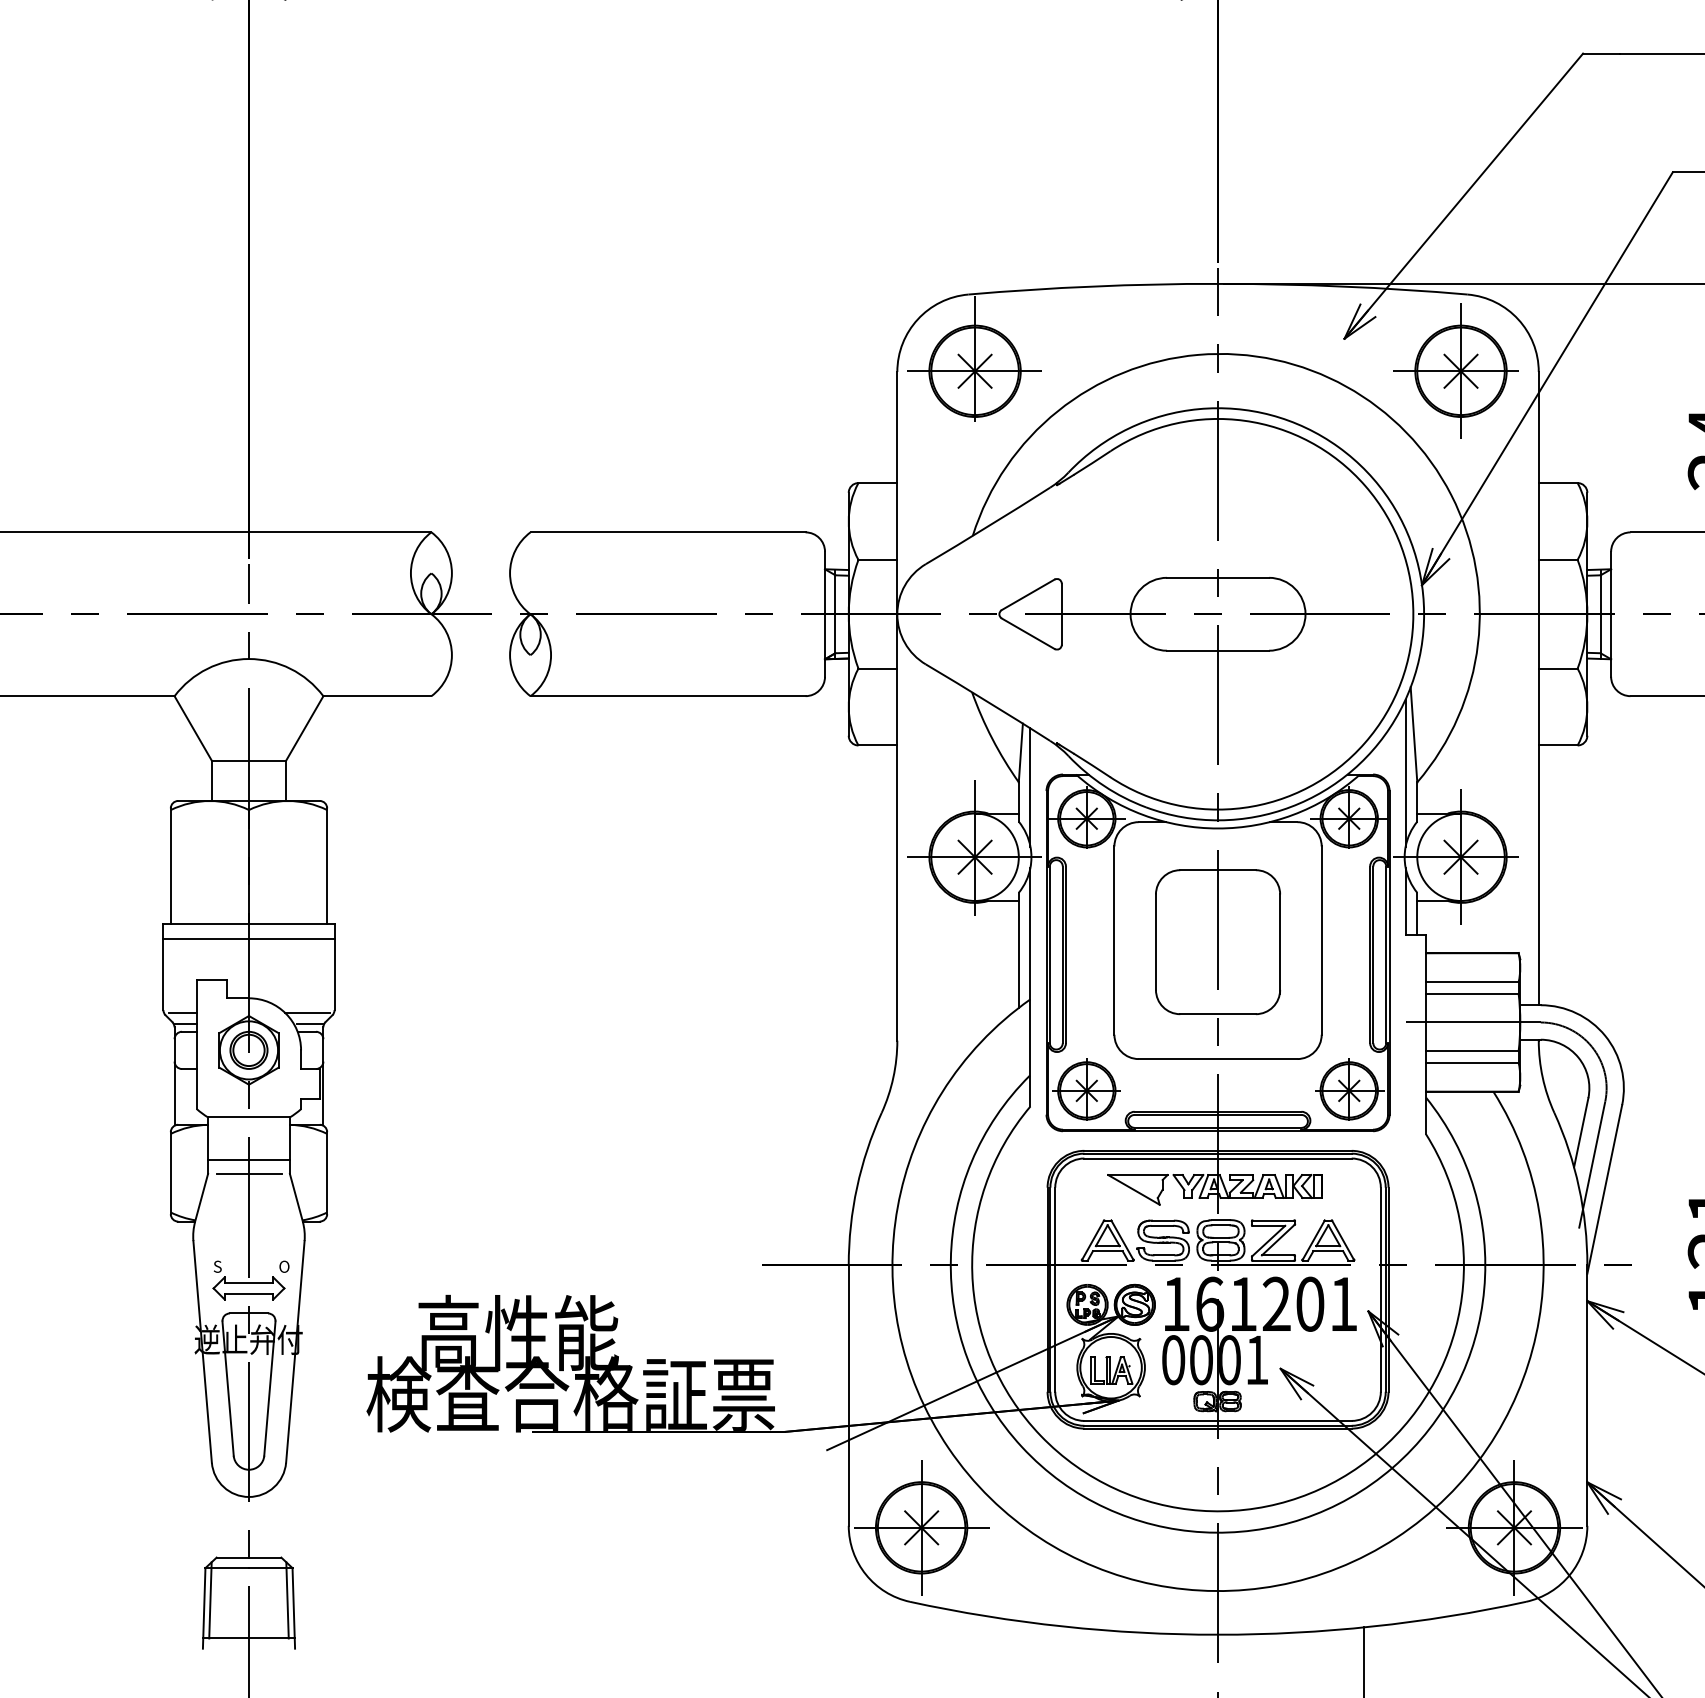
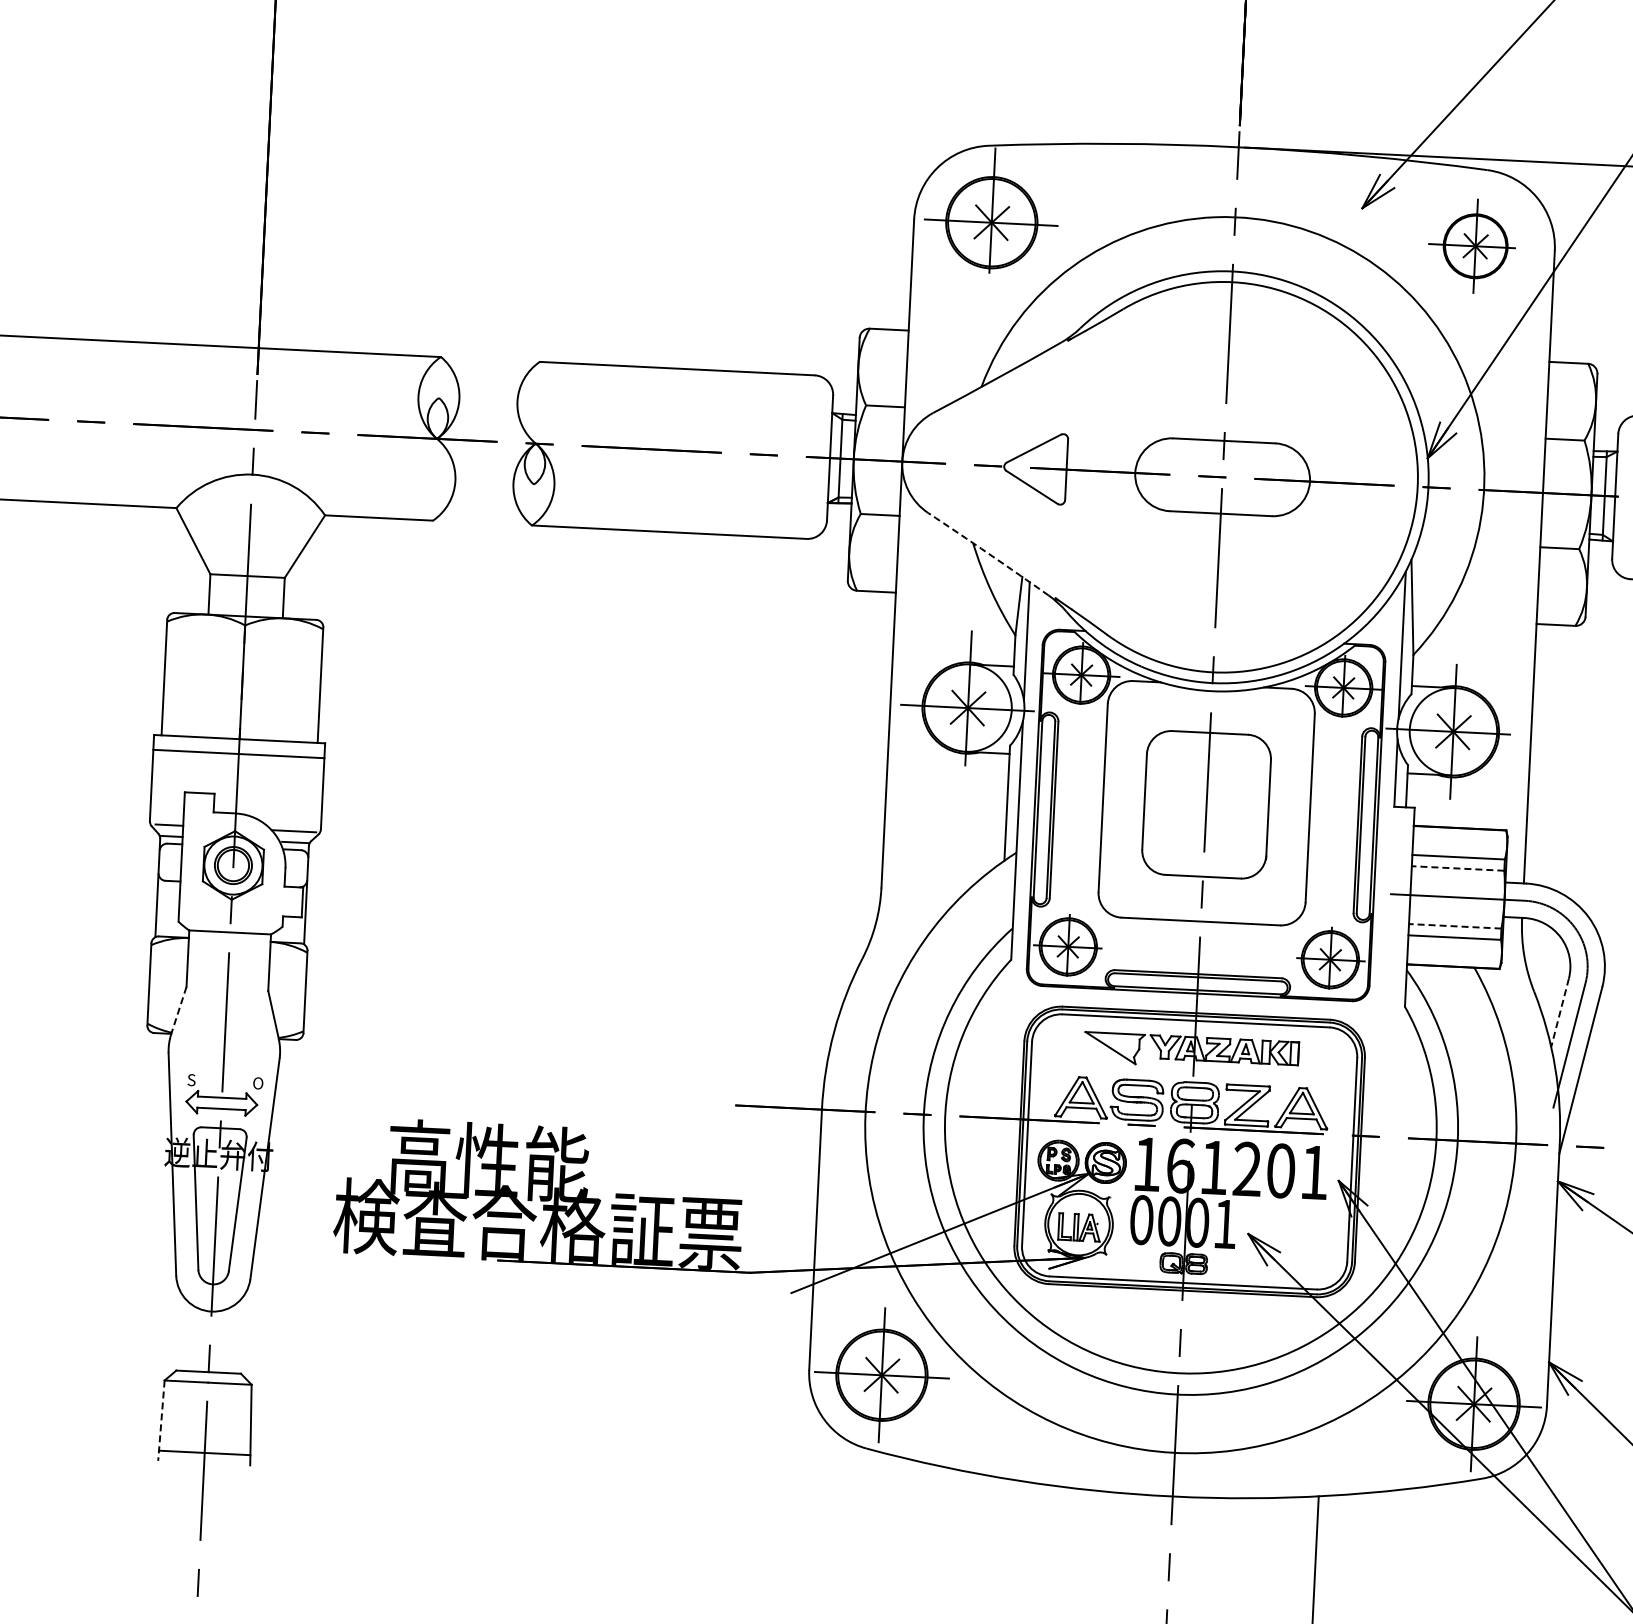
part: (1455, 370) -> (1471, 245), size x0.7
arc: (988, 702) -> (989, 554), solid -> dashed
line: (1471, 993) -> (1457, 868), solid -> dashed
line: (1471, 1051) -> (1454, 926), solid -> dashed
line: (1581, 1133) -> (1560, 1013), solid -> dashed
line: (248, 1159) -> (227, 974), removed
line: (249, 1173) -> (227, 988), removed
line: (201, 1197) -> (178, 1010), solid -> dashed
line: (210, 1600) -> (168, 1413), removed
line: (287, 1600) -> (245, 1416), removed
line: (204, 1608) -> (161, 1420), solid -> dashed

